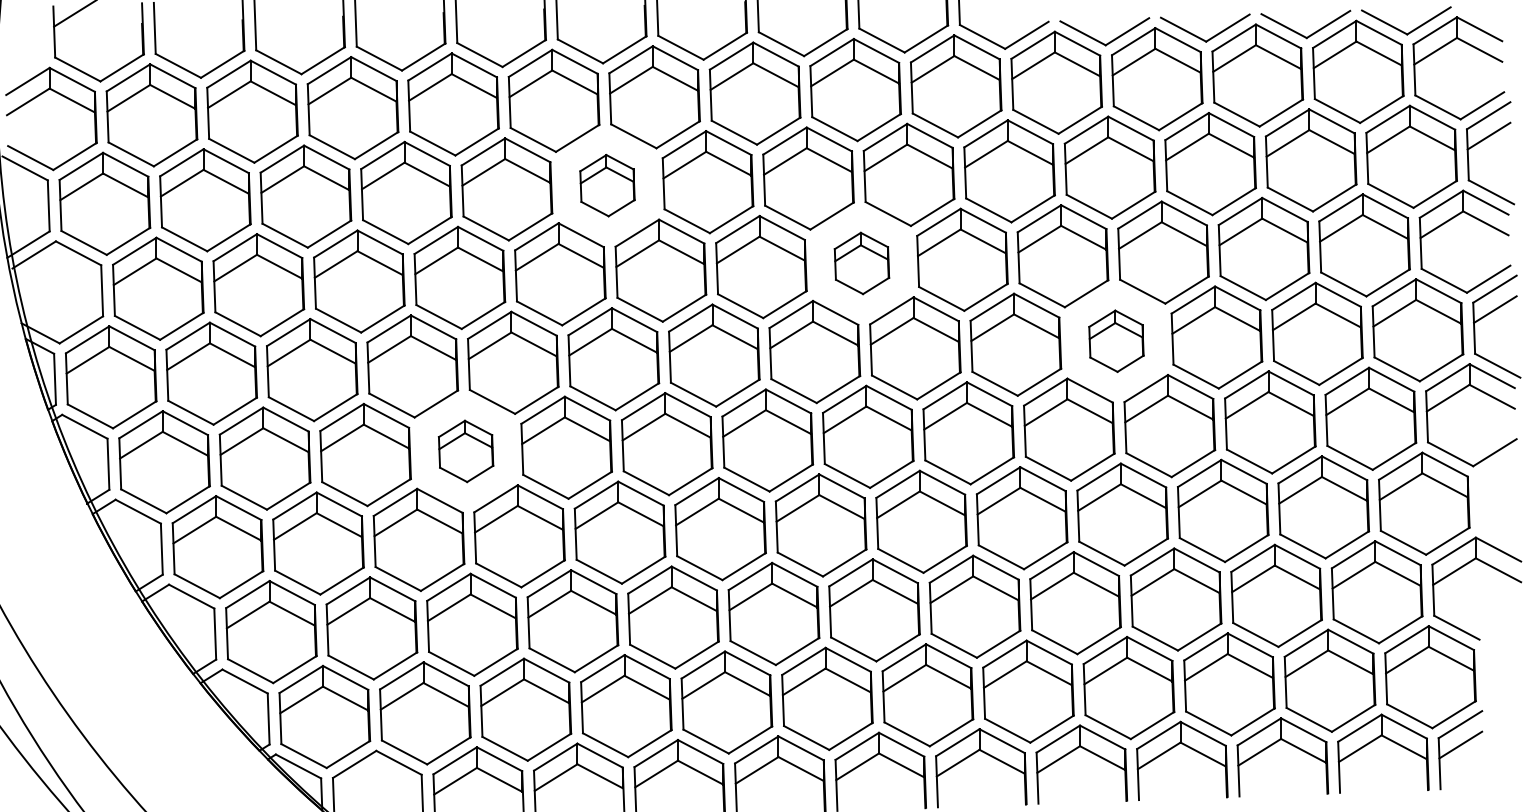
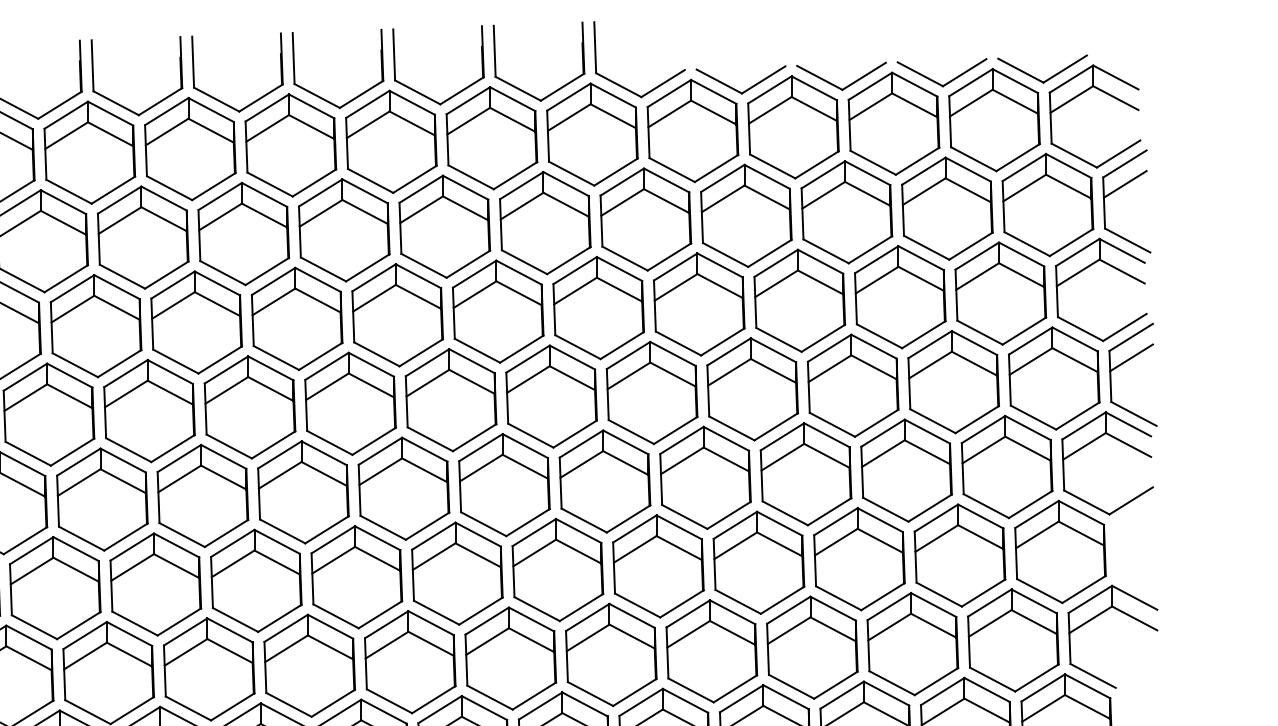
part: (607, 185) -> (243, 233), size x1.67
part: (861, 263) -> (497, 311), size x1.67
part: (1116, 341) -> (752, 389), size x1.67
part: (465, 451) -> (101, 499), size x1.67

